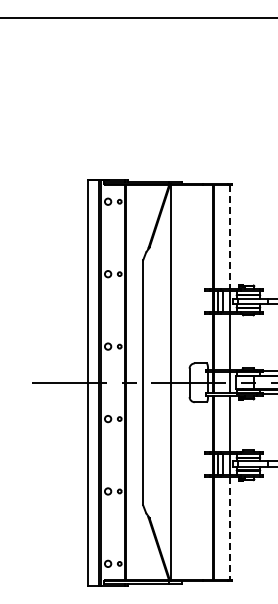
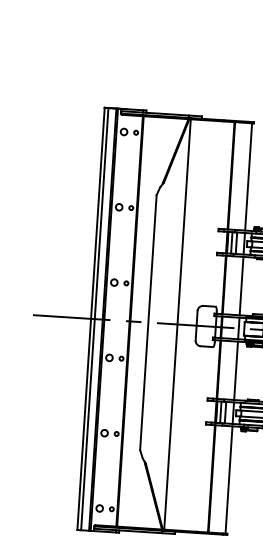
line: (230, 237) -> (248, 177), dashed -> solid
line: (91, 382) -> (94, 318), added
line: (230, 528) -> (229, 479), dashed -> solid

